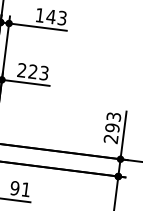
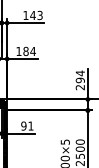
text: (32, 71) -> (25, 51), 223 -> 184
text: (112, 116) -> (79, 73), 293 -> 294

